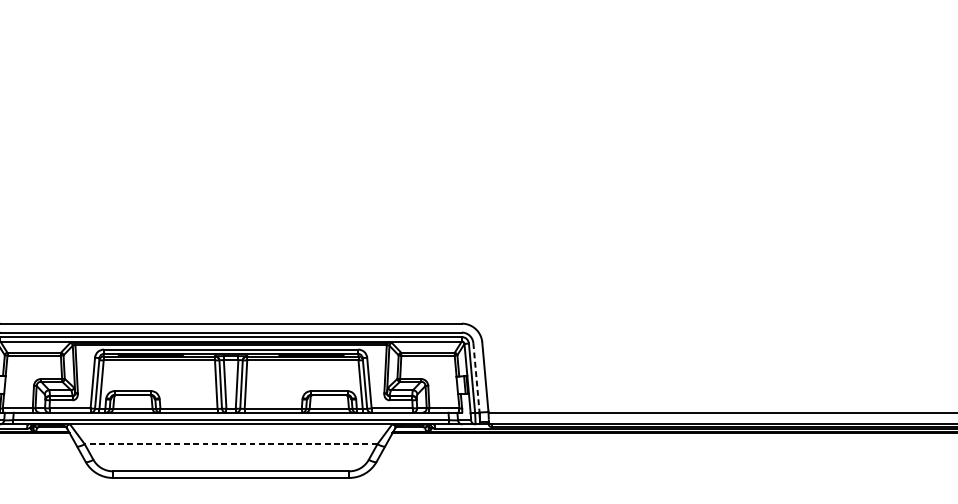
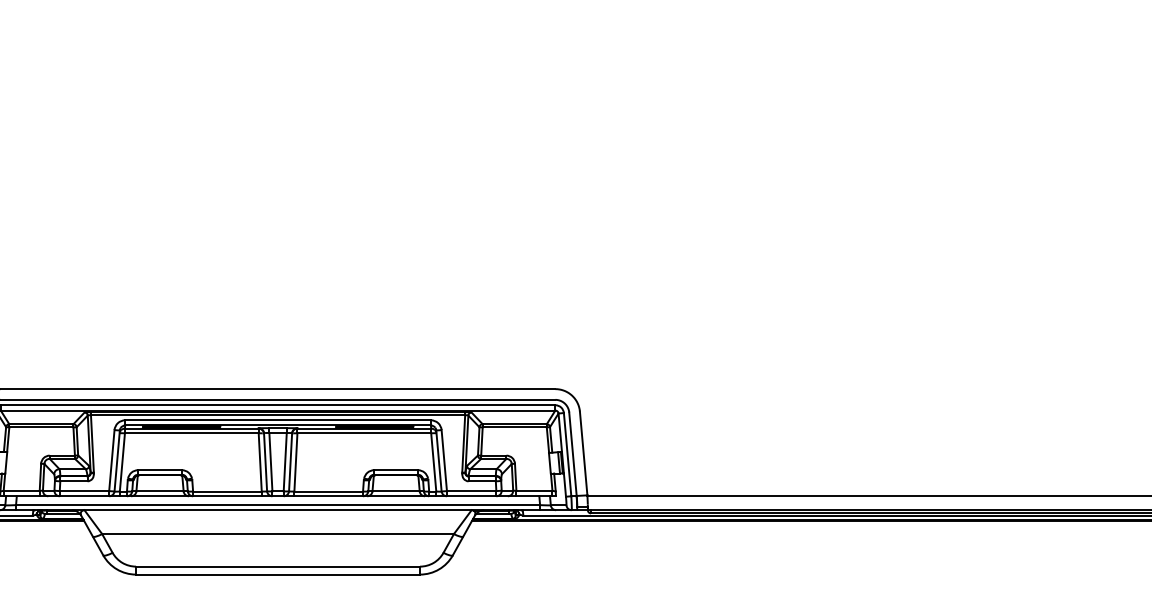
line: (476, 378) -> (572, 454), dashed -> solid
line: (231, 444) -> (278, 534), dashed -> solid

